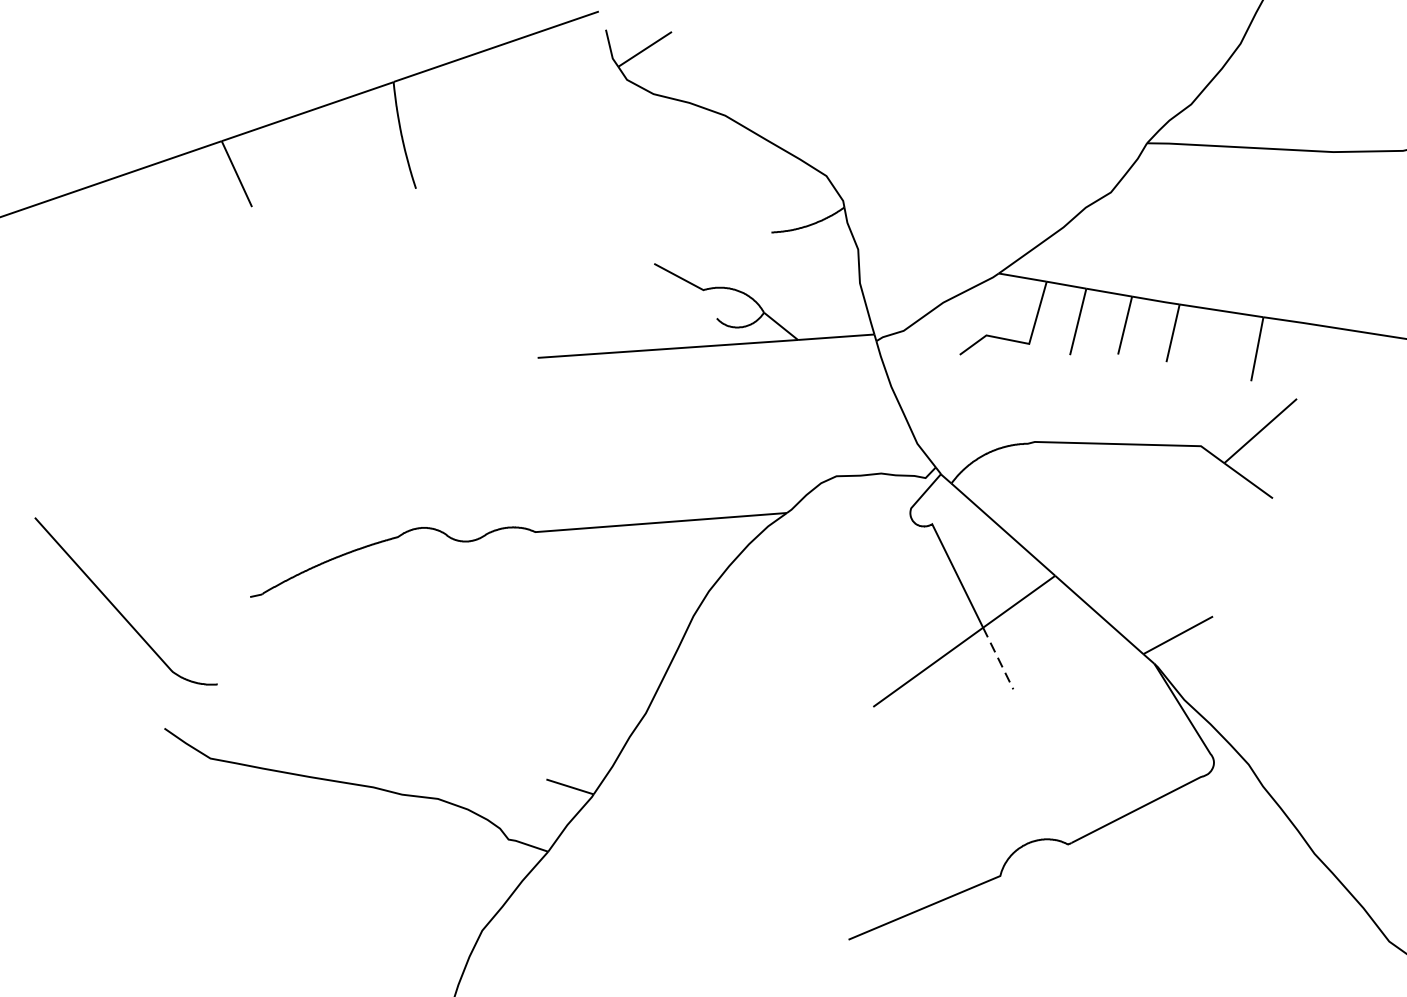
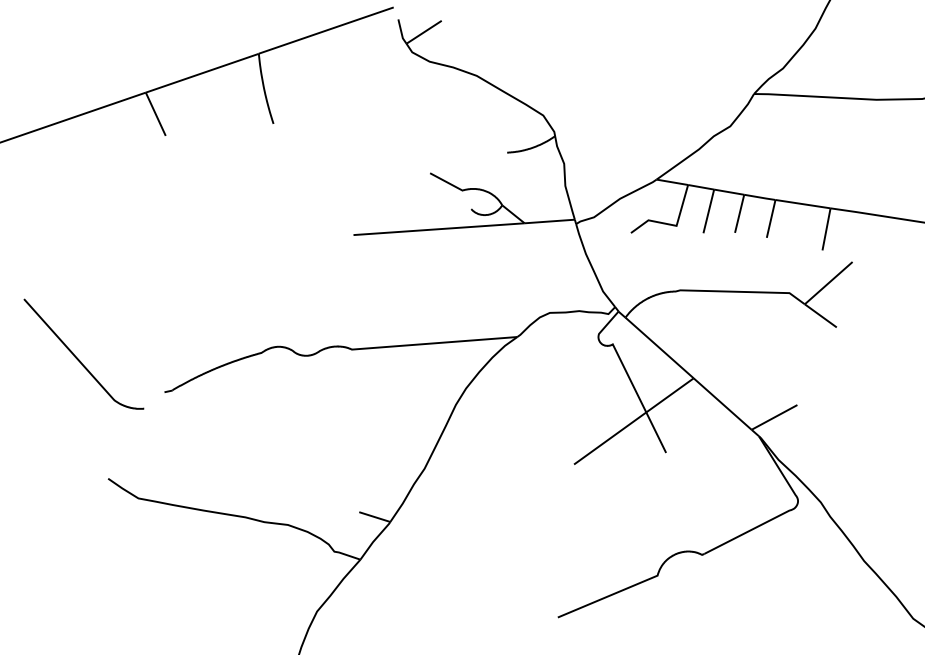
curve: (117, 608) -> (78, 358), moved
line: (998, 658) -> (656, 432), dashed -> solid

